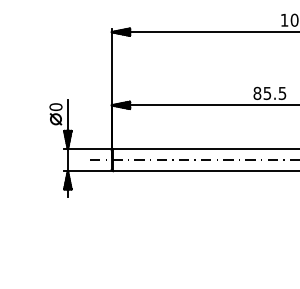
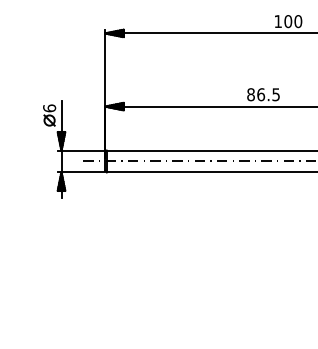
text: (267, 93) -> (261, 94), 85.5 -> 86.5
text: (55, 107) -> (49, 108), 0 -> 6

